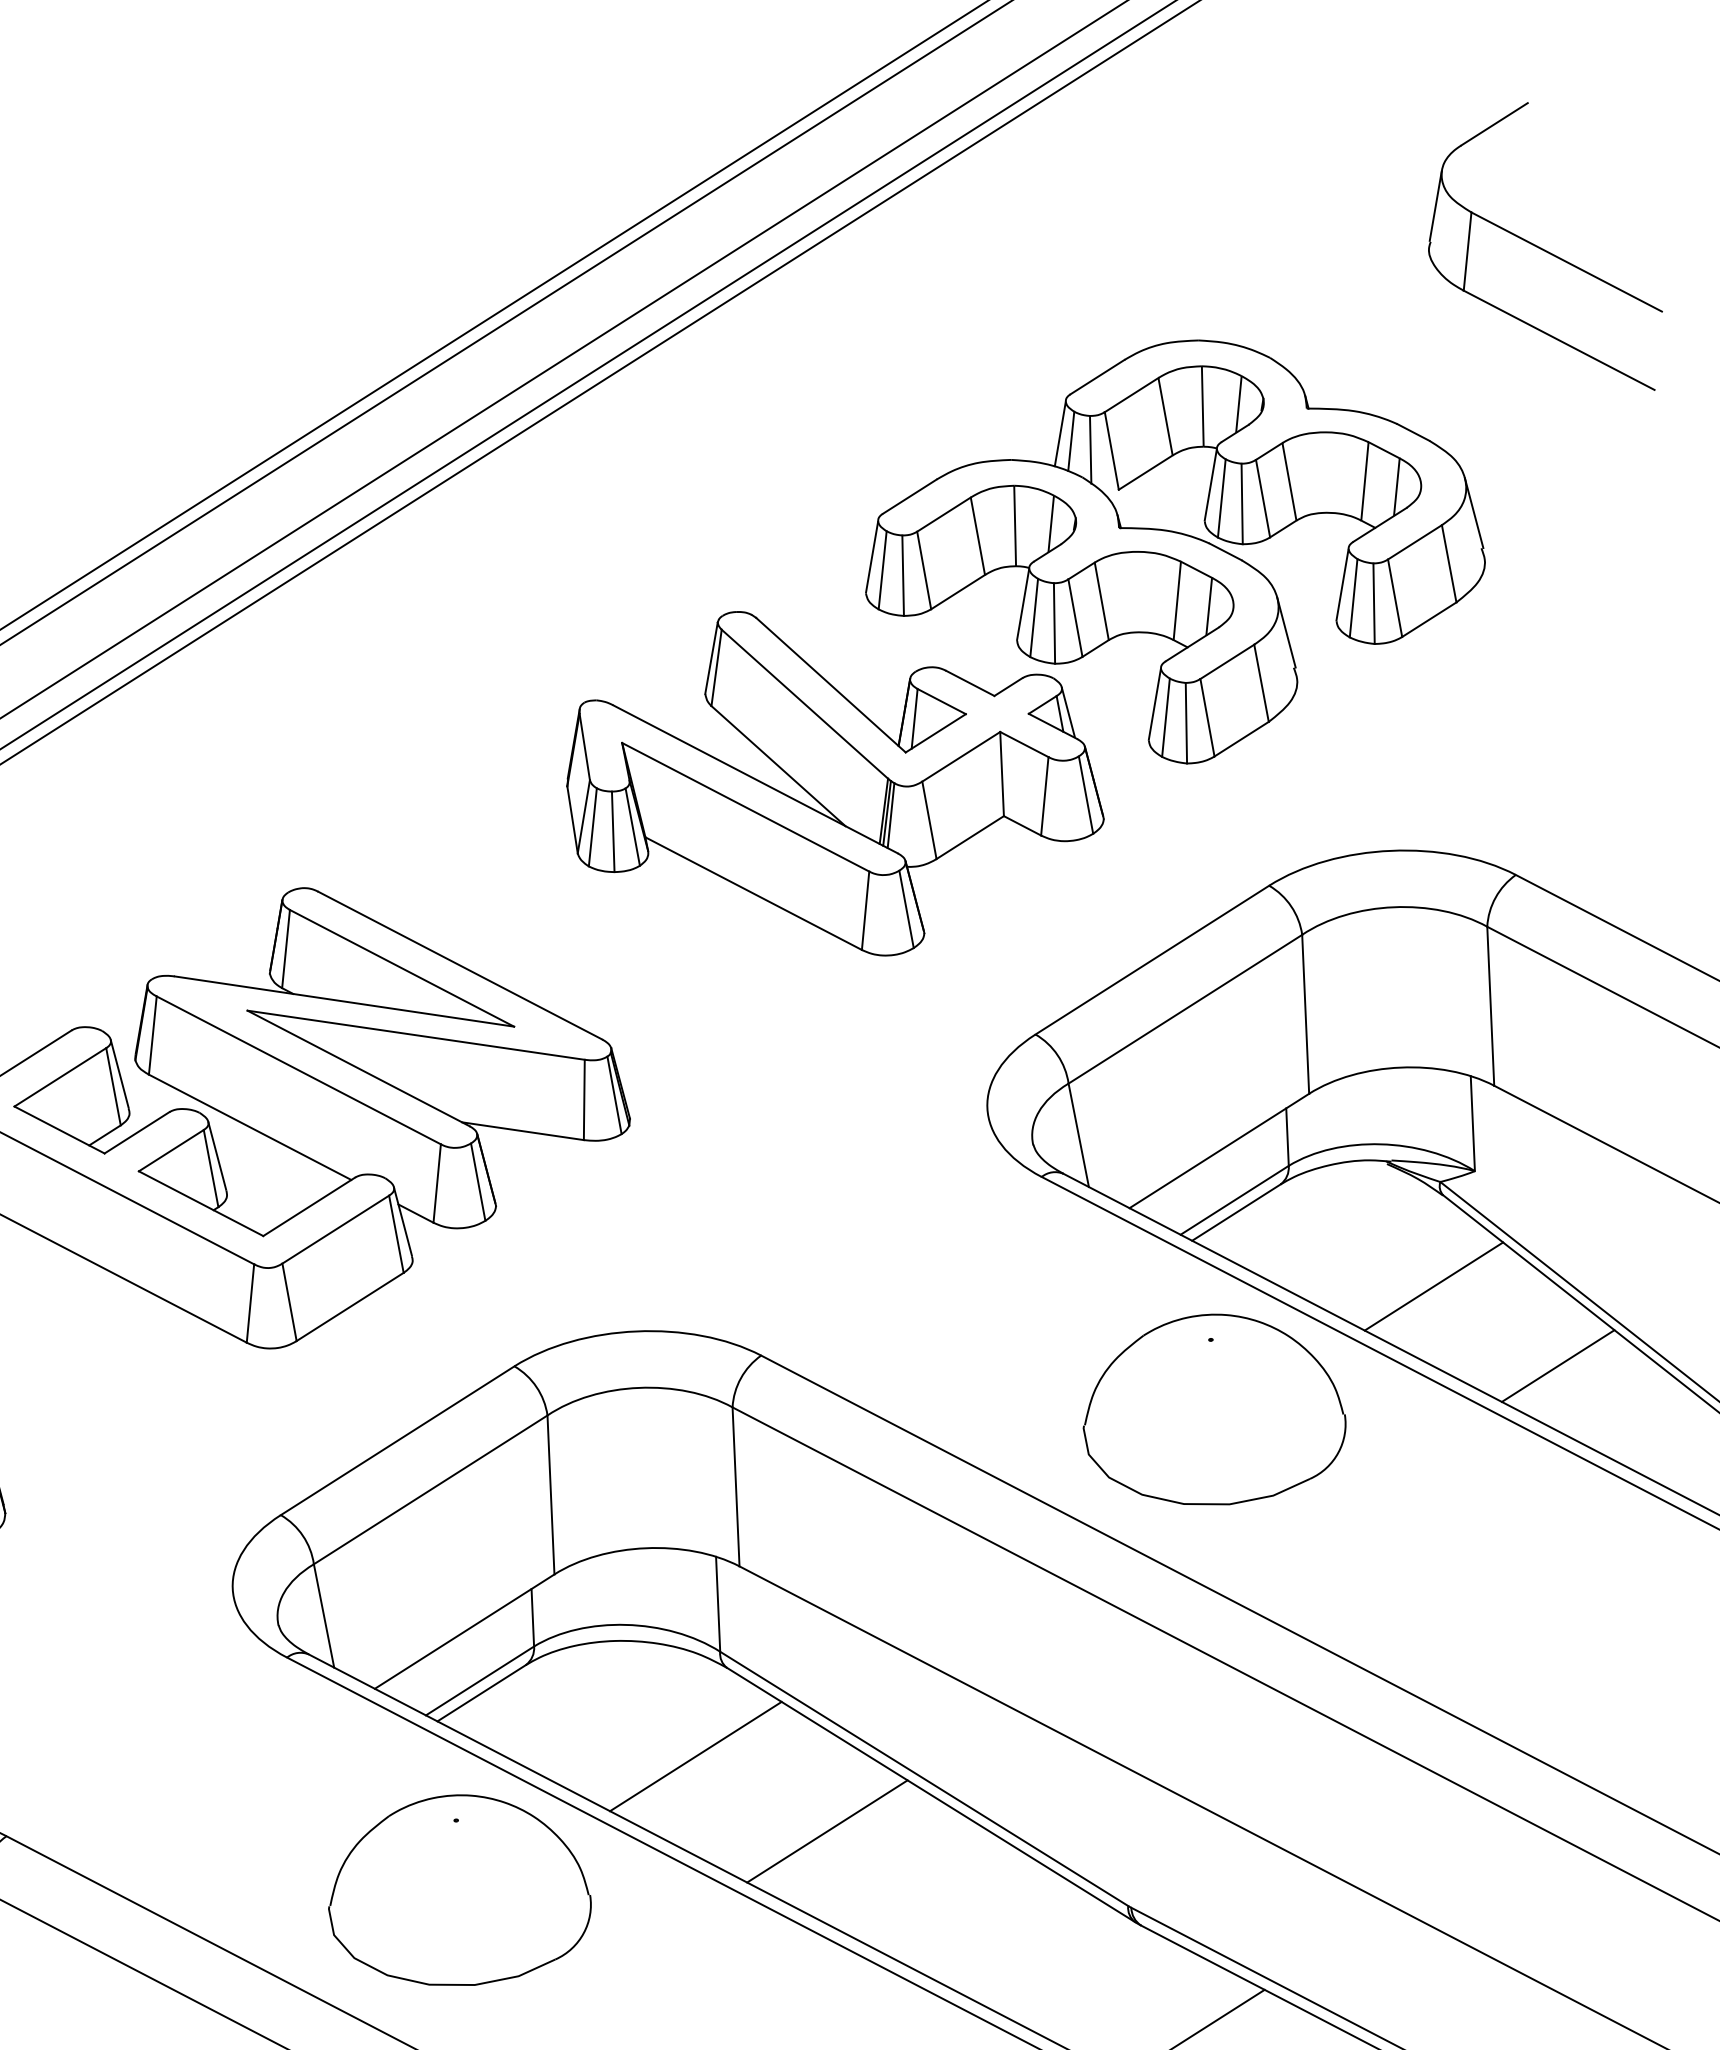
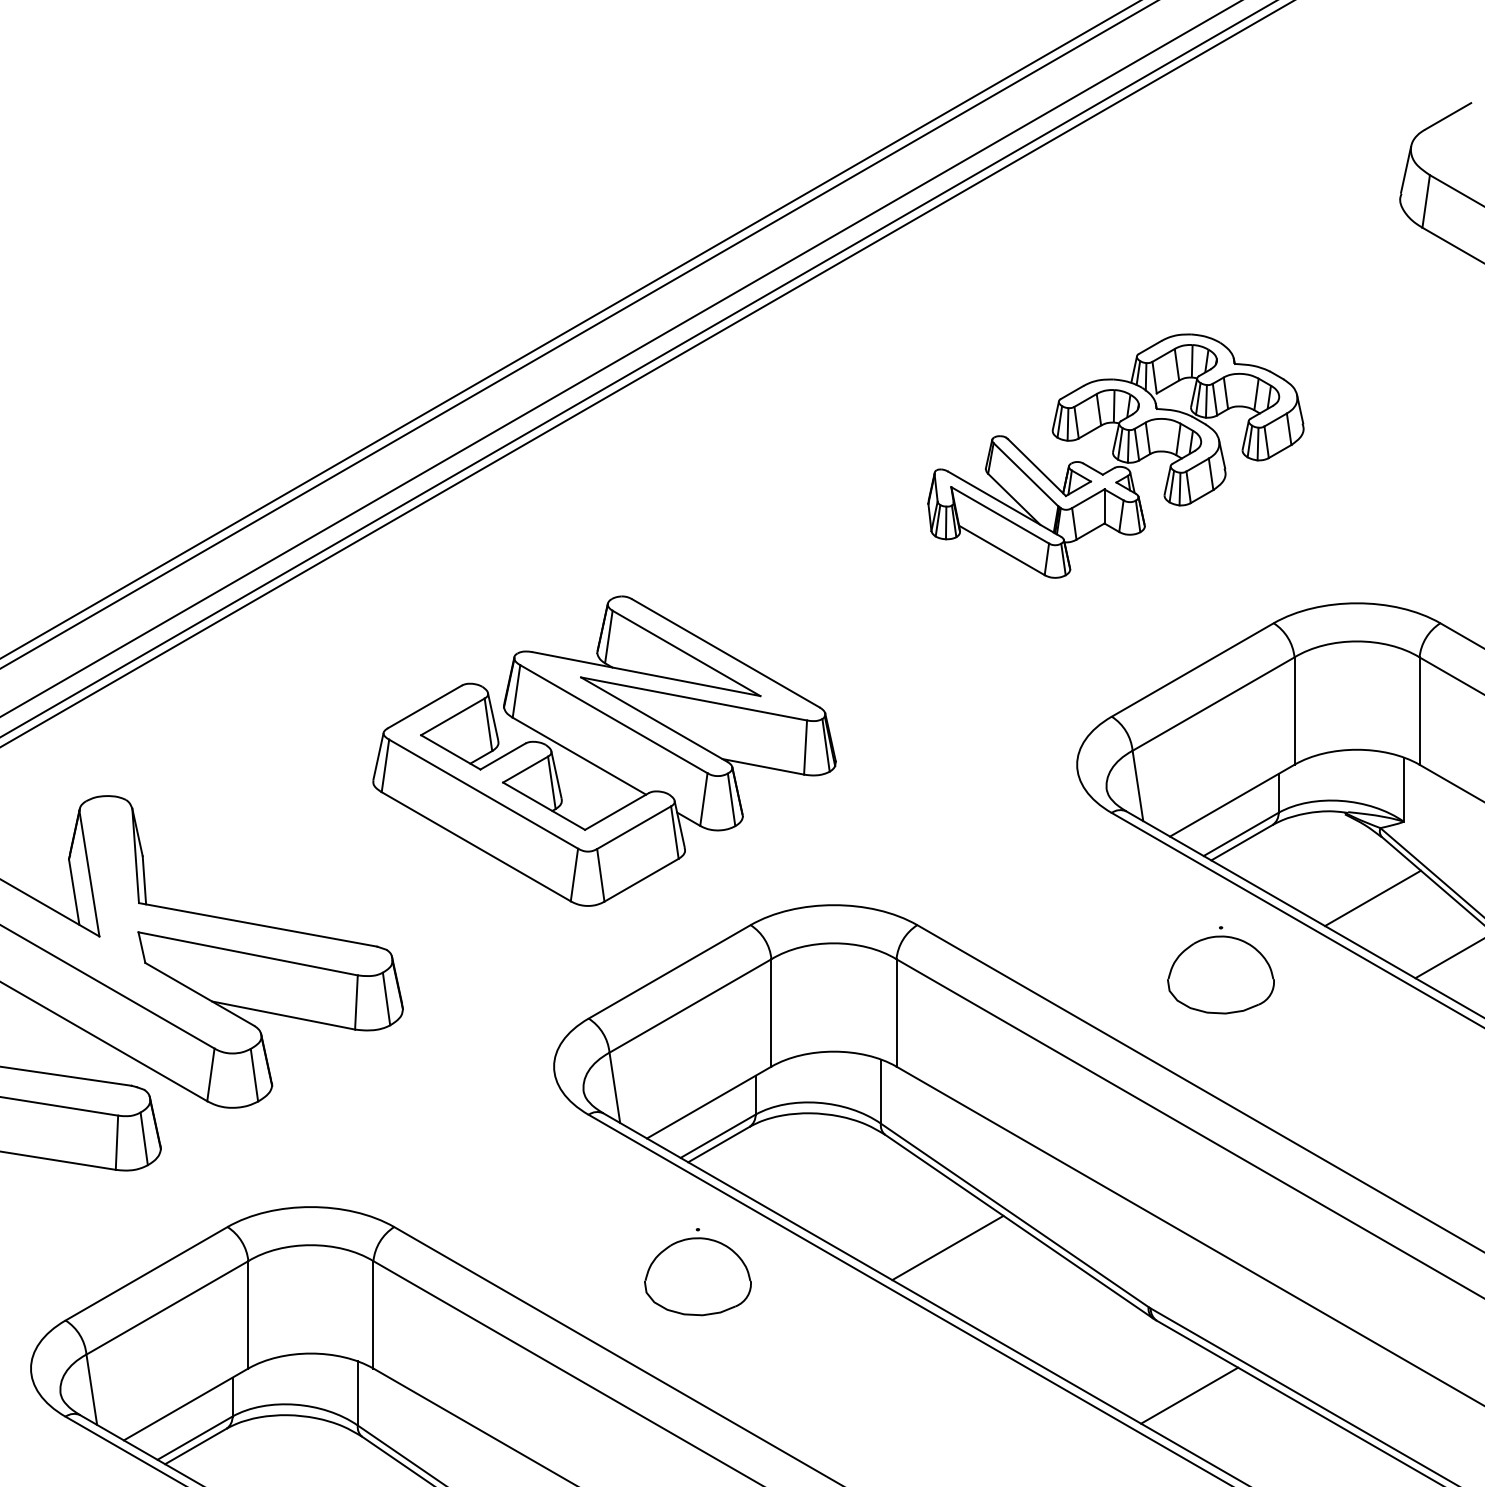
part: (1024, 647) -> (1115, 455), size x0.6
part: (1213, 1409) -> (1220, 974), size x0.6
line: (694, 1756) -> (860, 1193), removed
part: (458, 1889) -> (697, 1276), size x0.6

